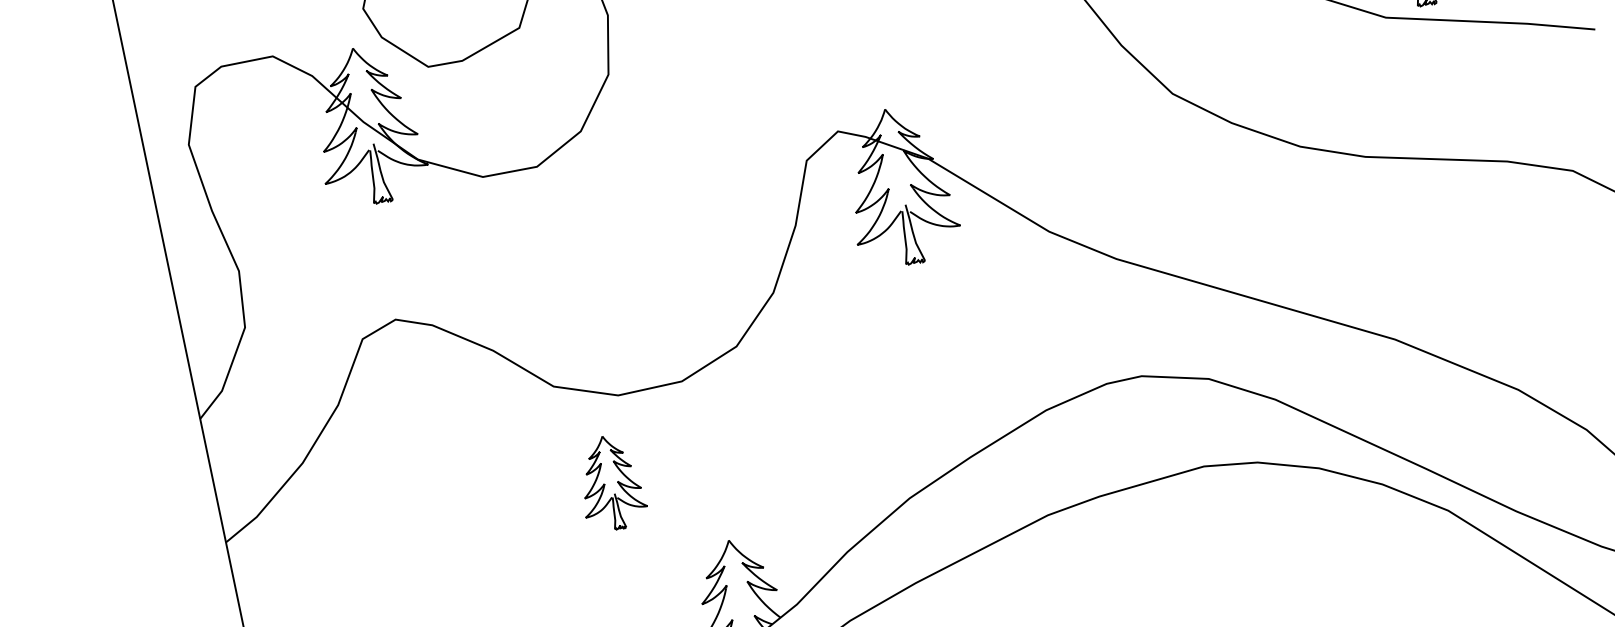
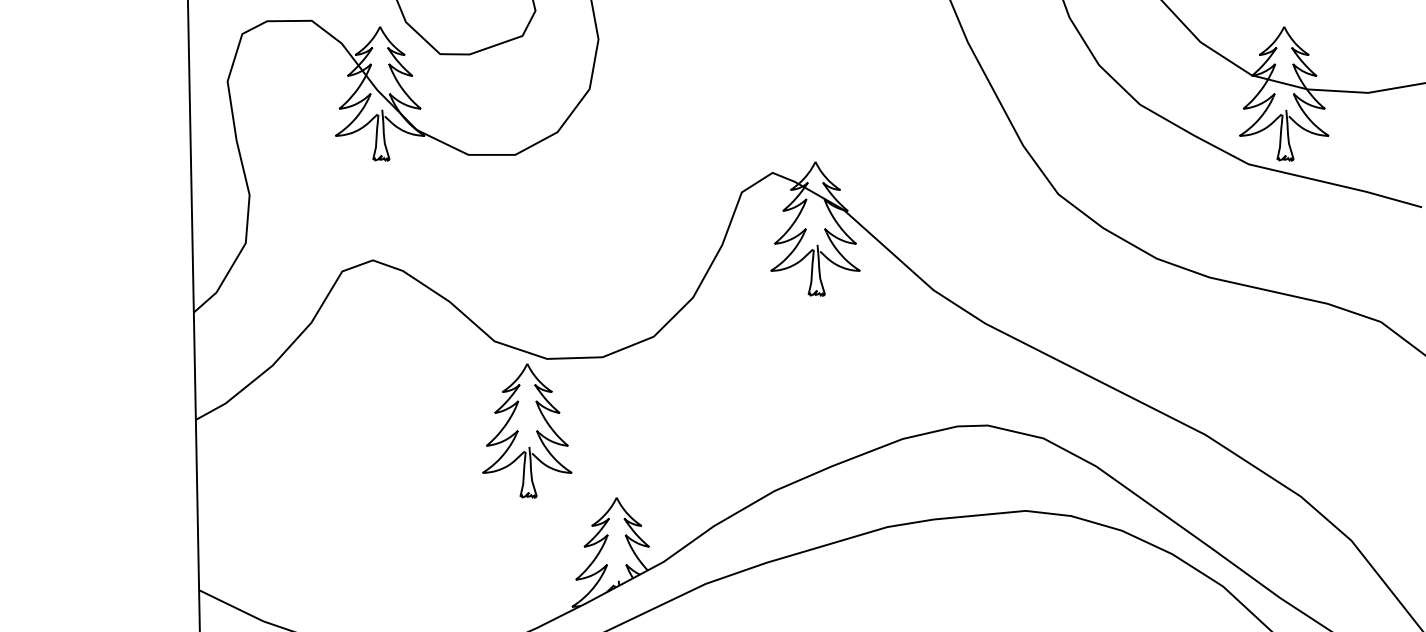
part: (611, 482) -> (527, 430), size x1.67

